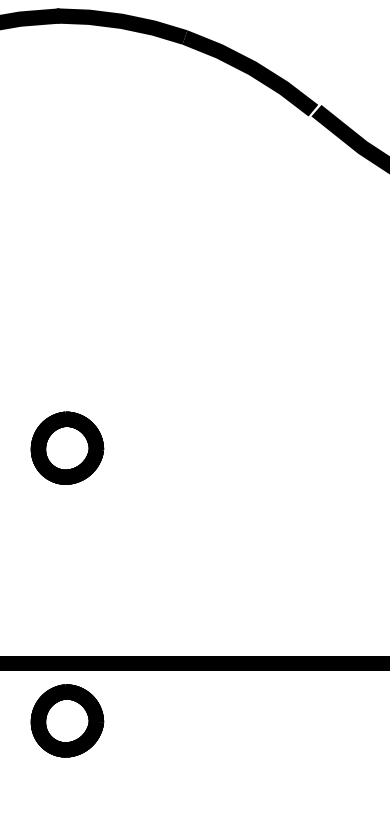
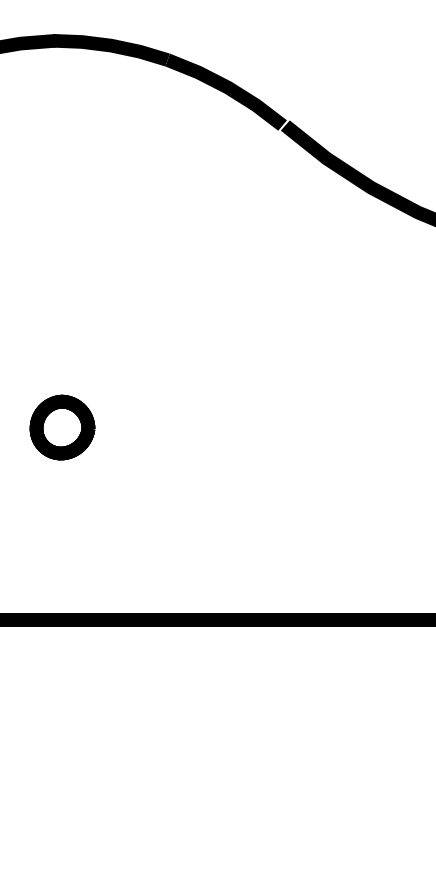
part: (67, 720) -> (62, 671), removed

